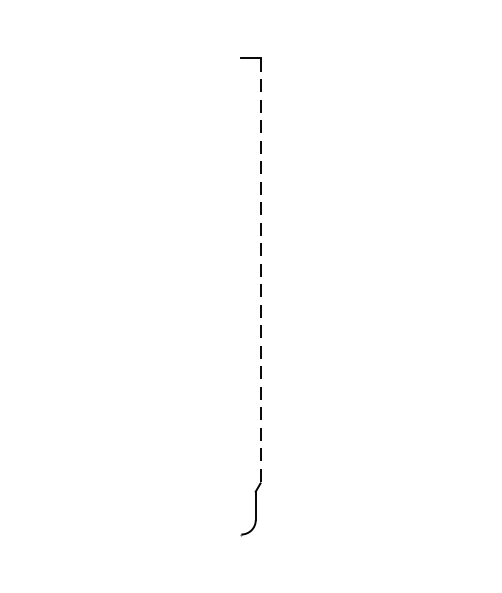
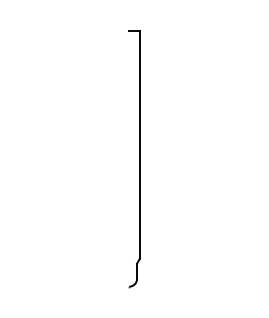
line: (260, 271) -> (139, 145), dashed -> solid

